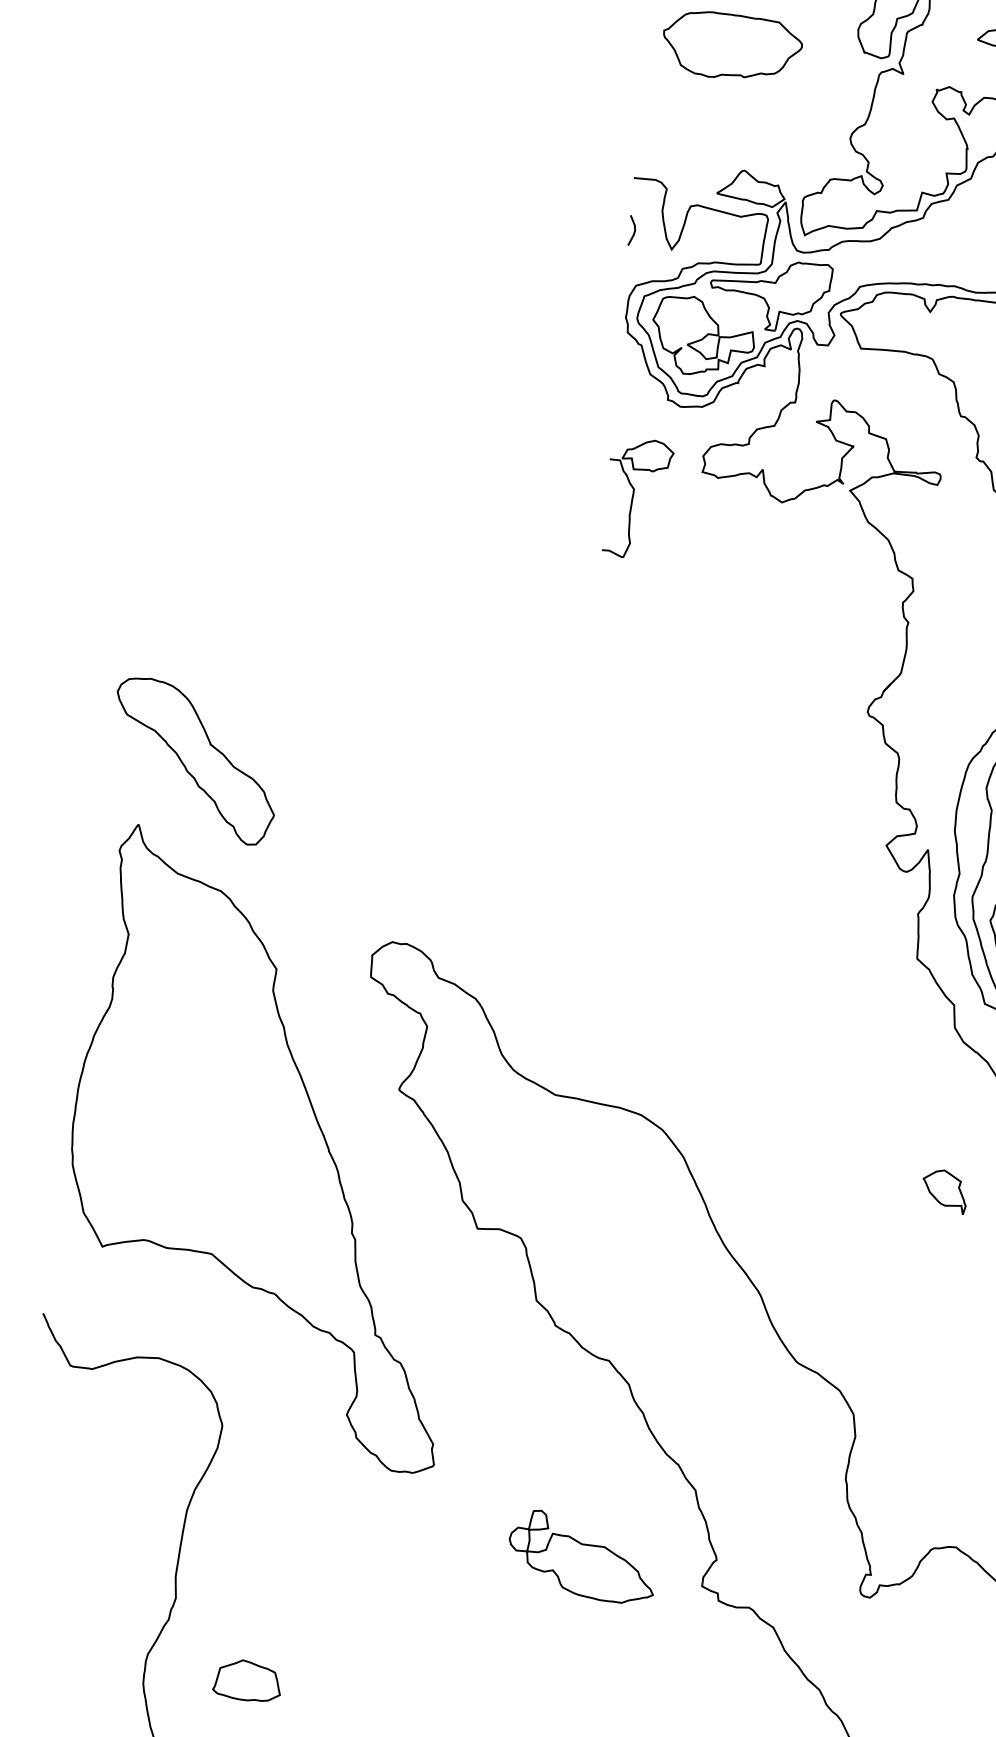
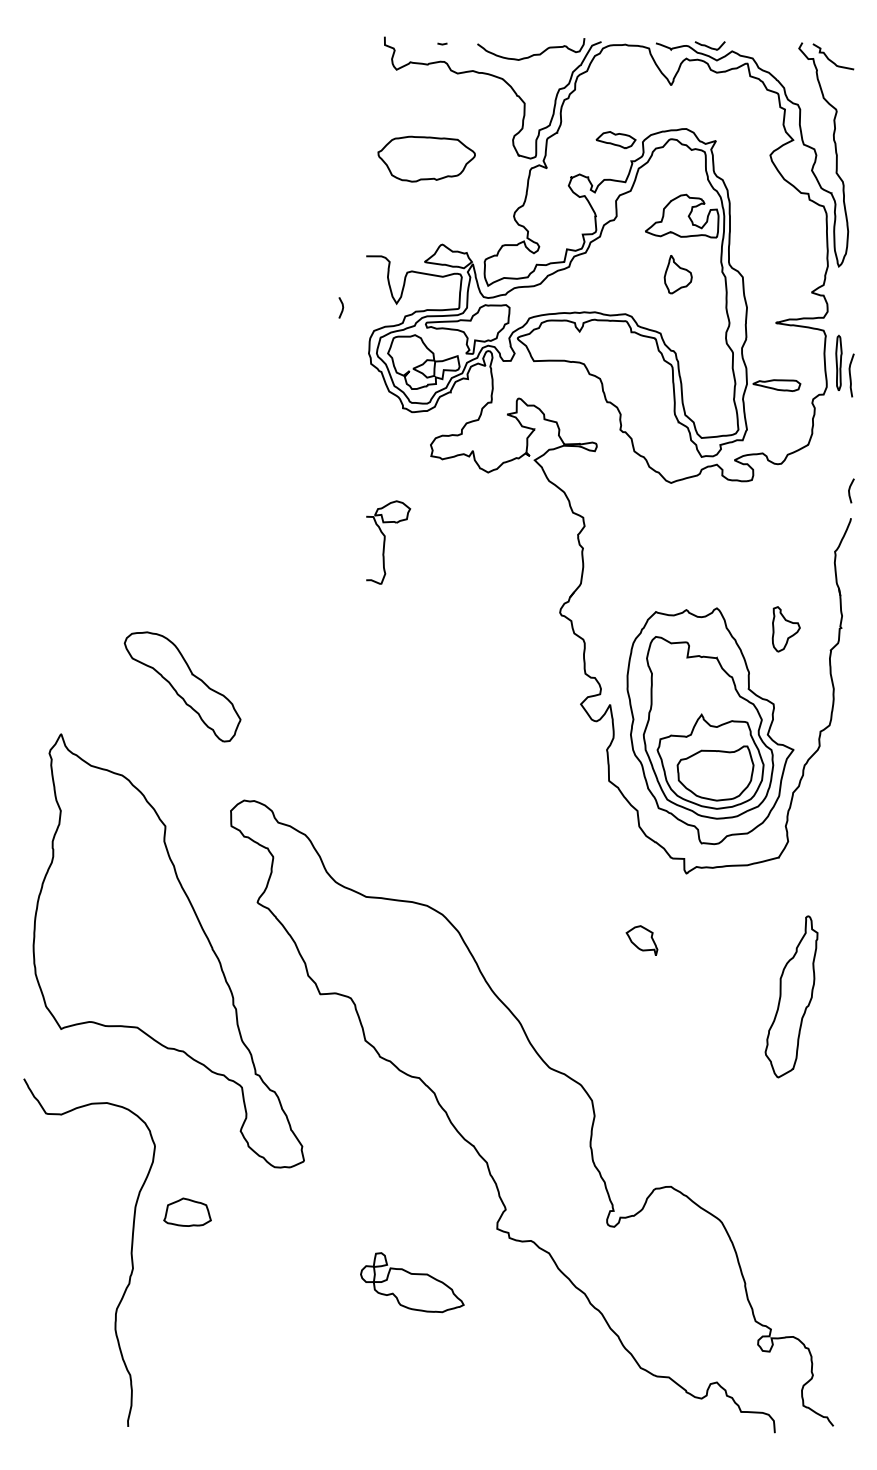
line: (634, 230) -> (342, 307), moved
part: (638, 498) -> (388, 542), moved
part: (195, 760) -> (182, 686), moved
part: (582, 1556) -> (412, 1282), moved
part: (247, 1679) -> (187, 1211), moved

